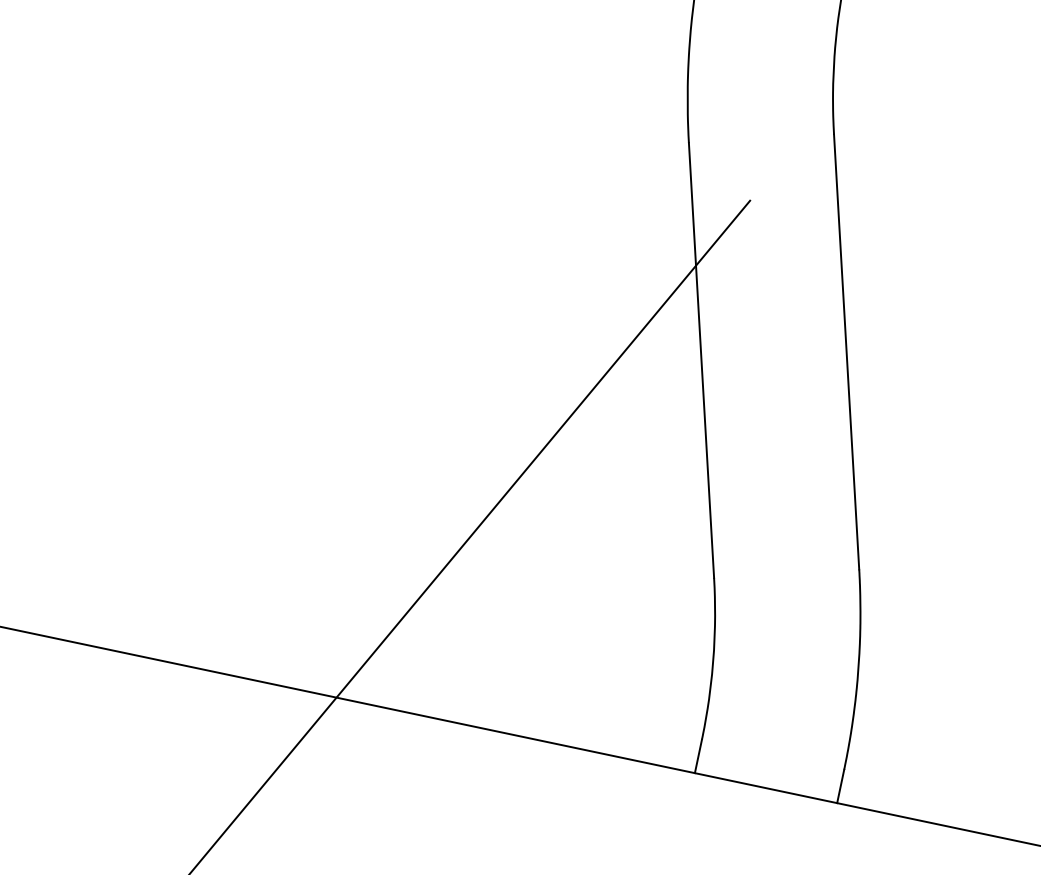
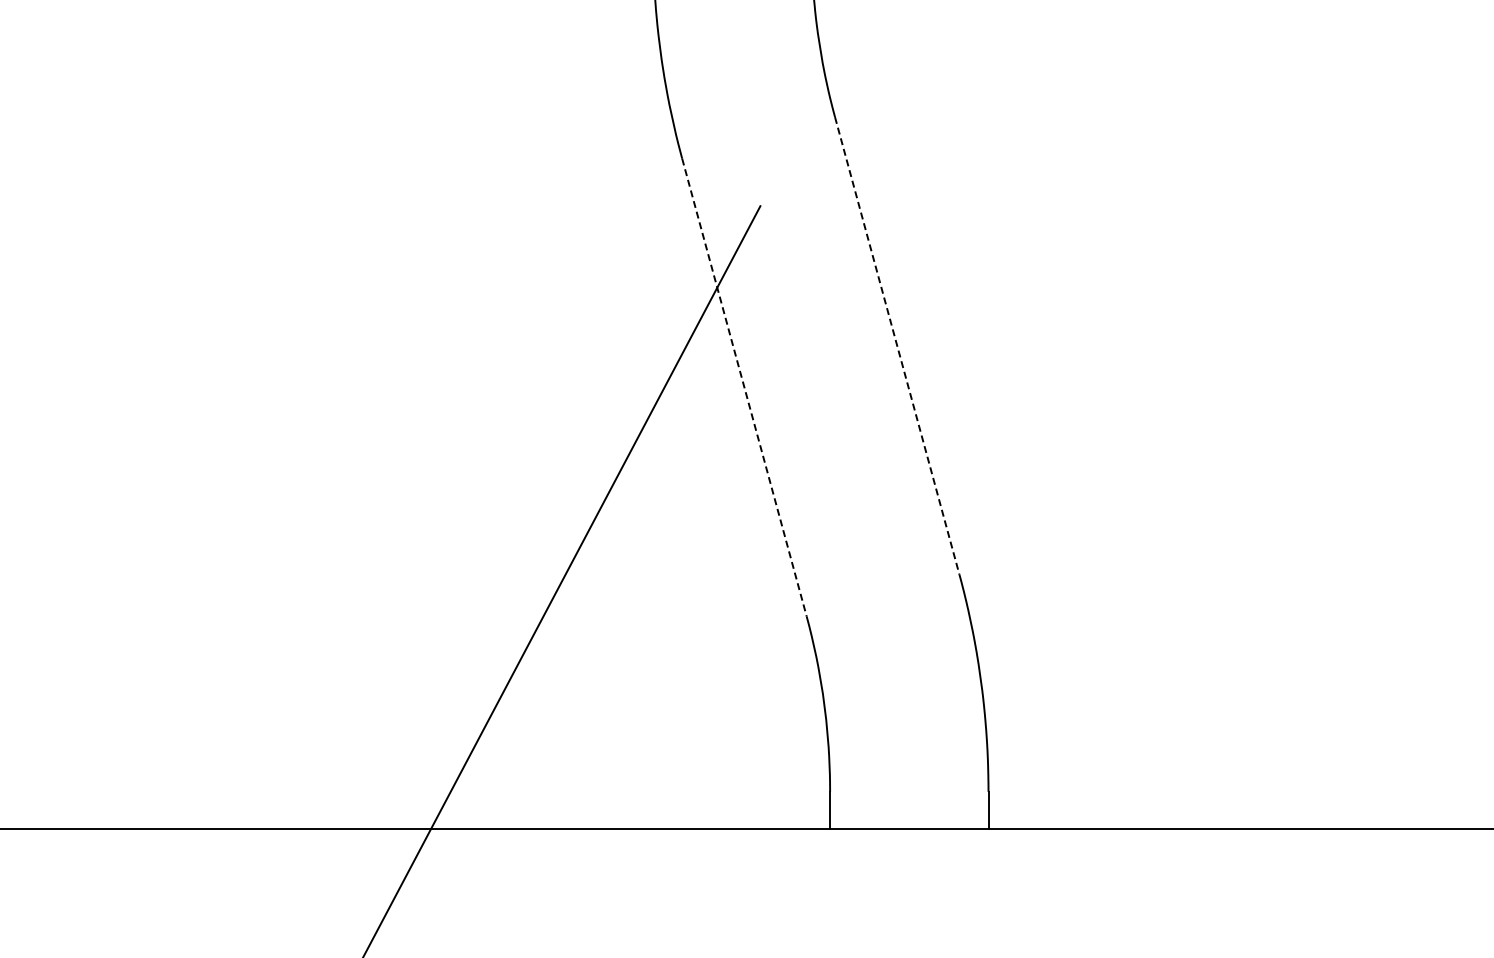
line: (846, 352) -> (897, 346), solid -> dashed
line: (701, 361) -> (744, 388), solid -> dashed

